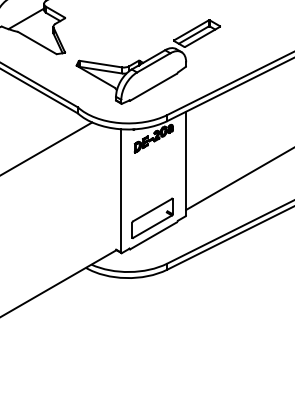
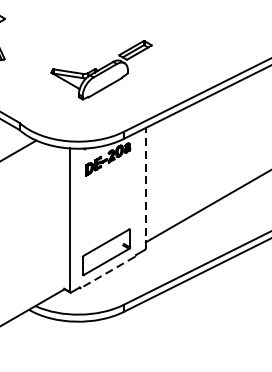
part: (147, 61) -> (100, 69), size x0.6
line: (186, 163) -> (146, 188), solid -> dashed
line: (153, 235) -> (107, 272), solid -> dashed

